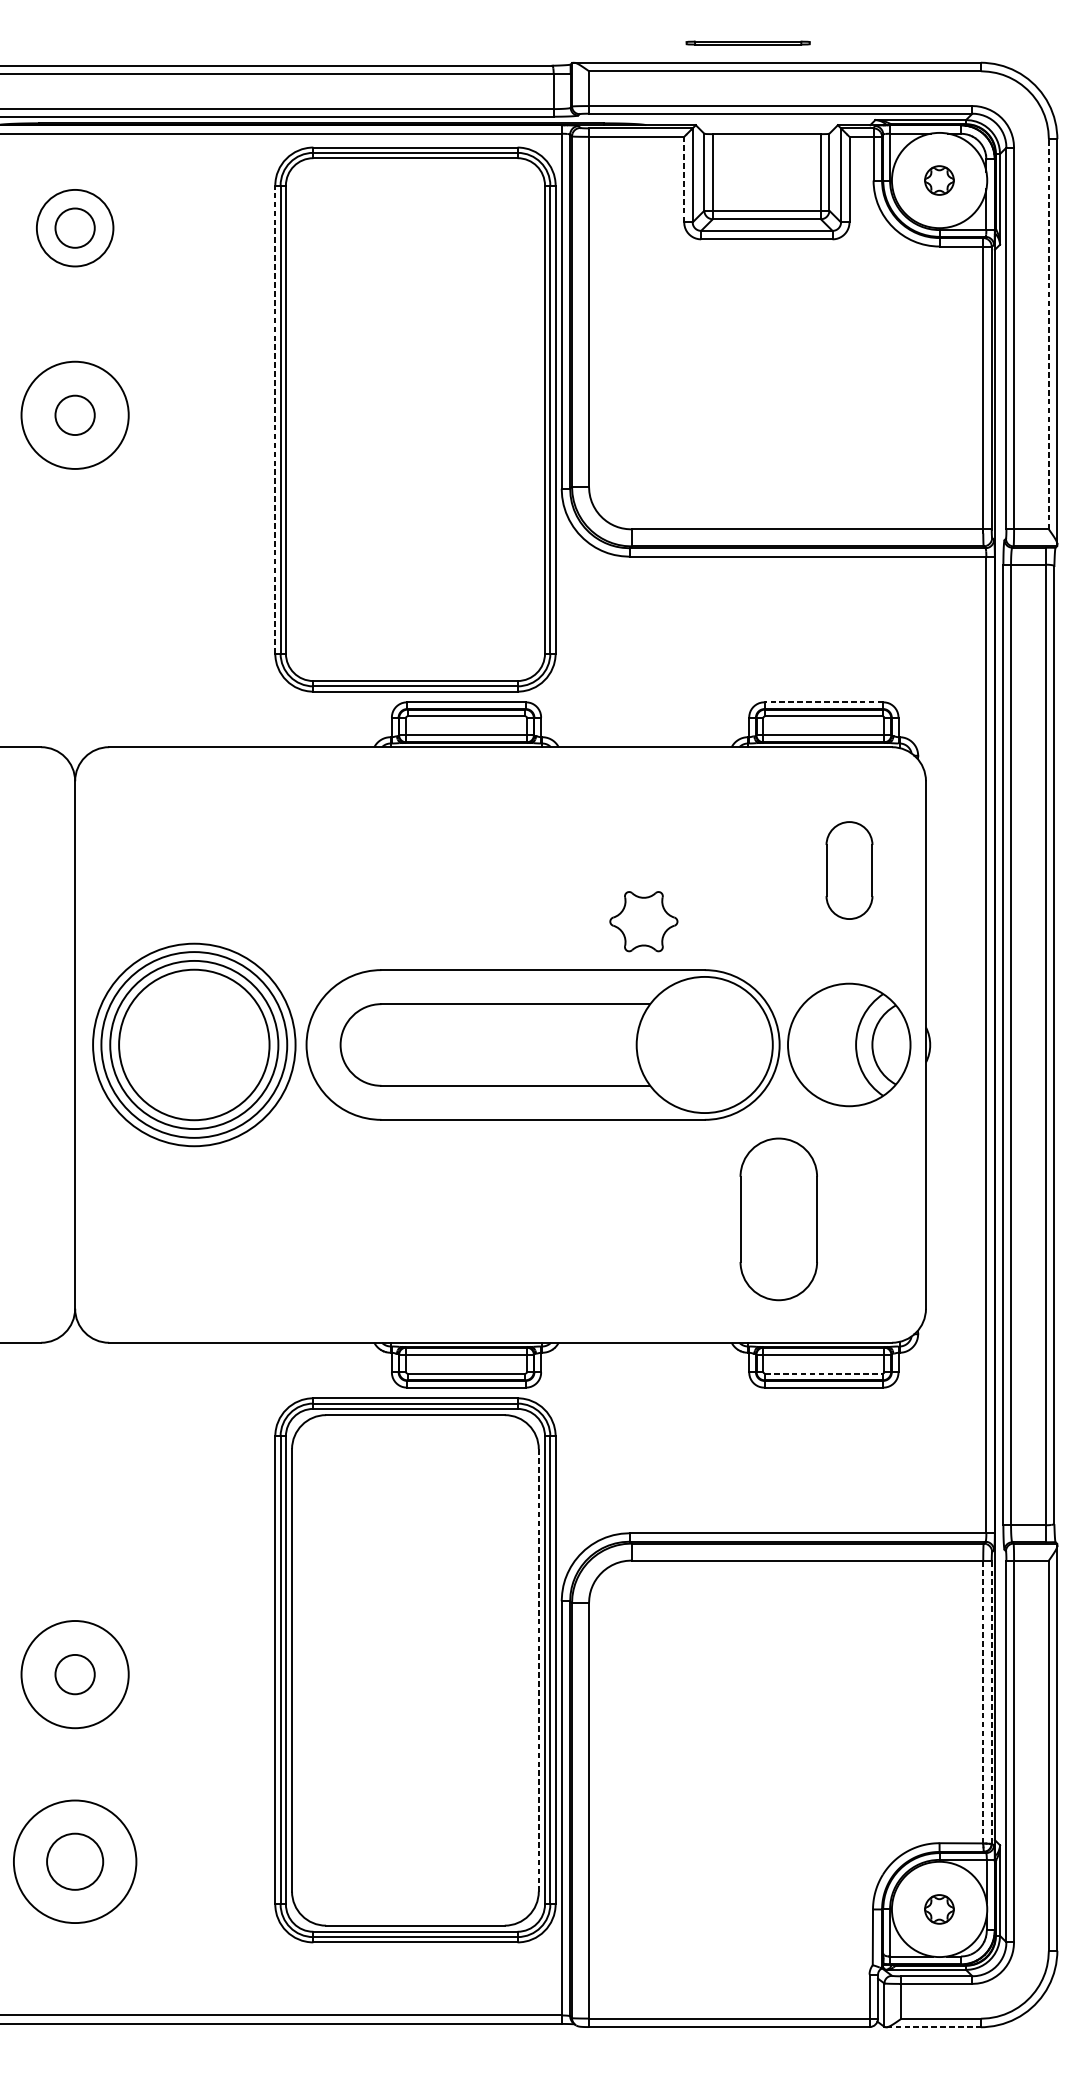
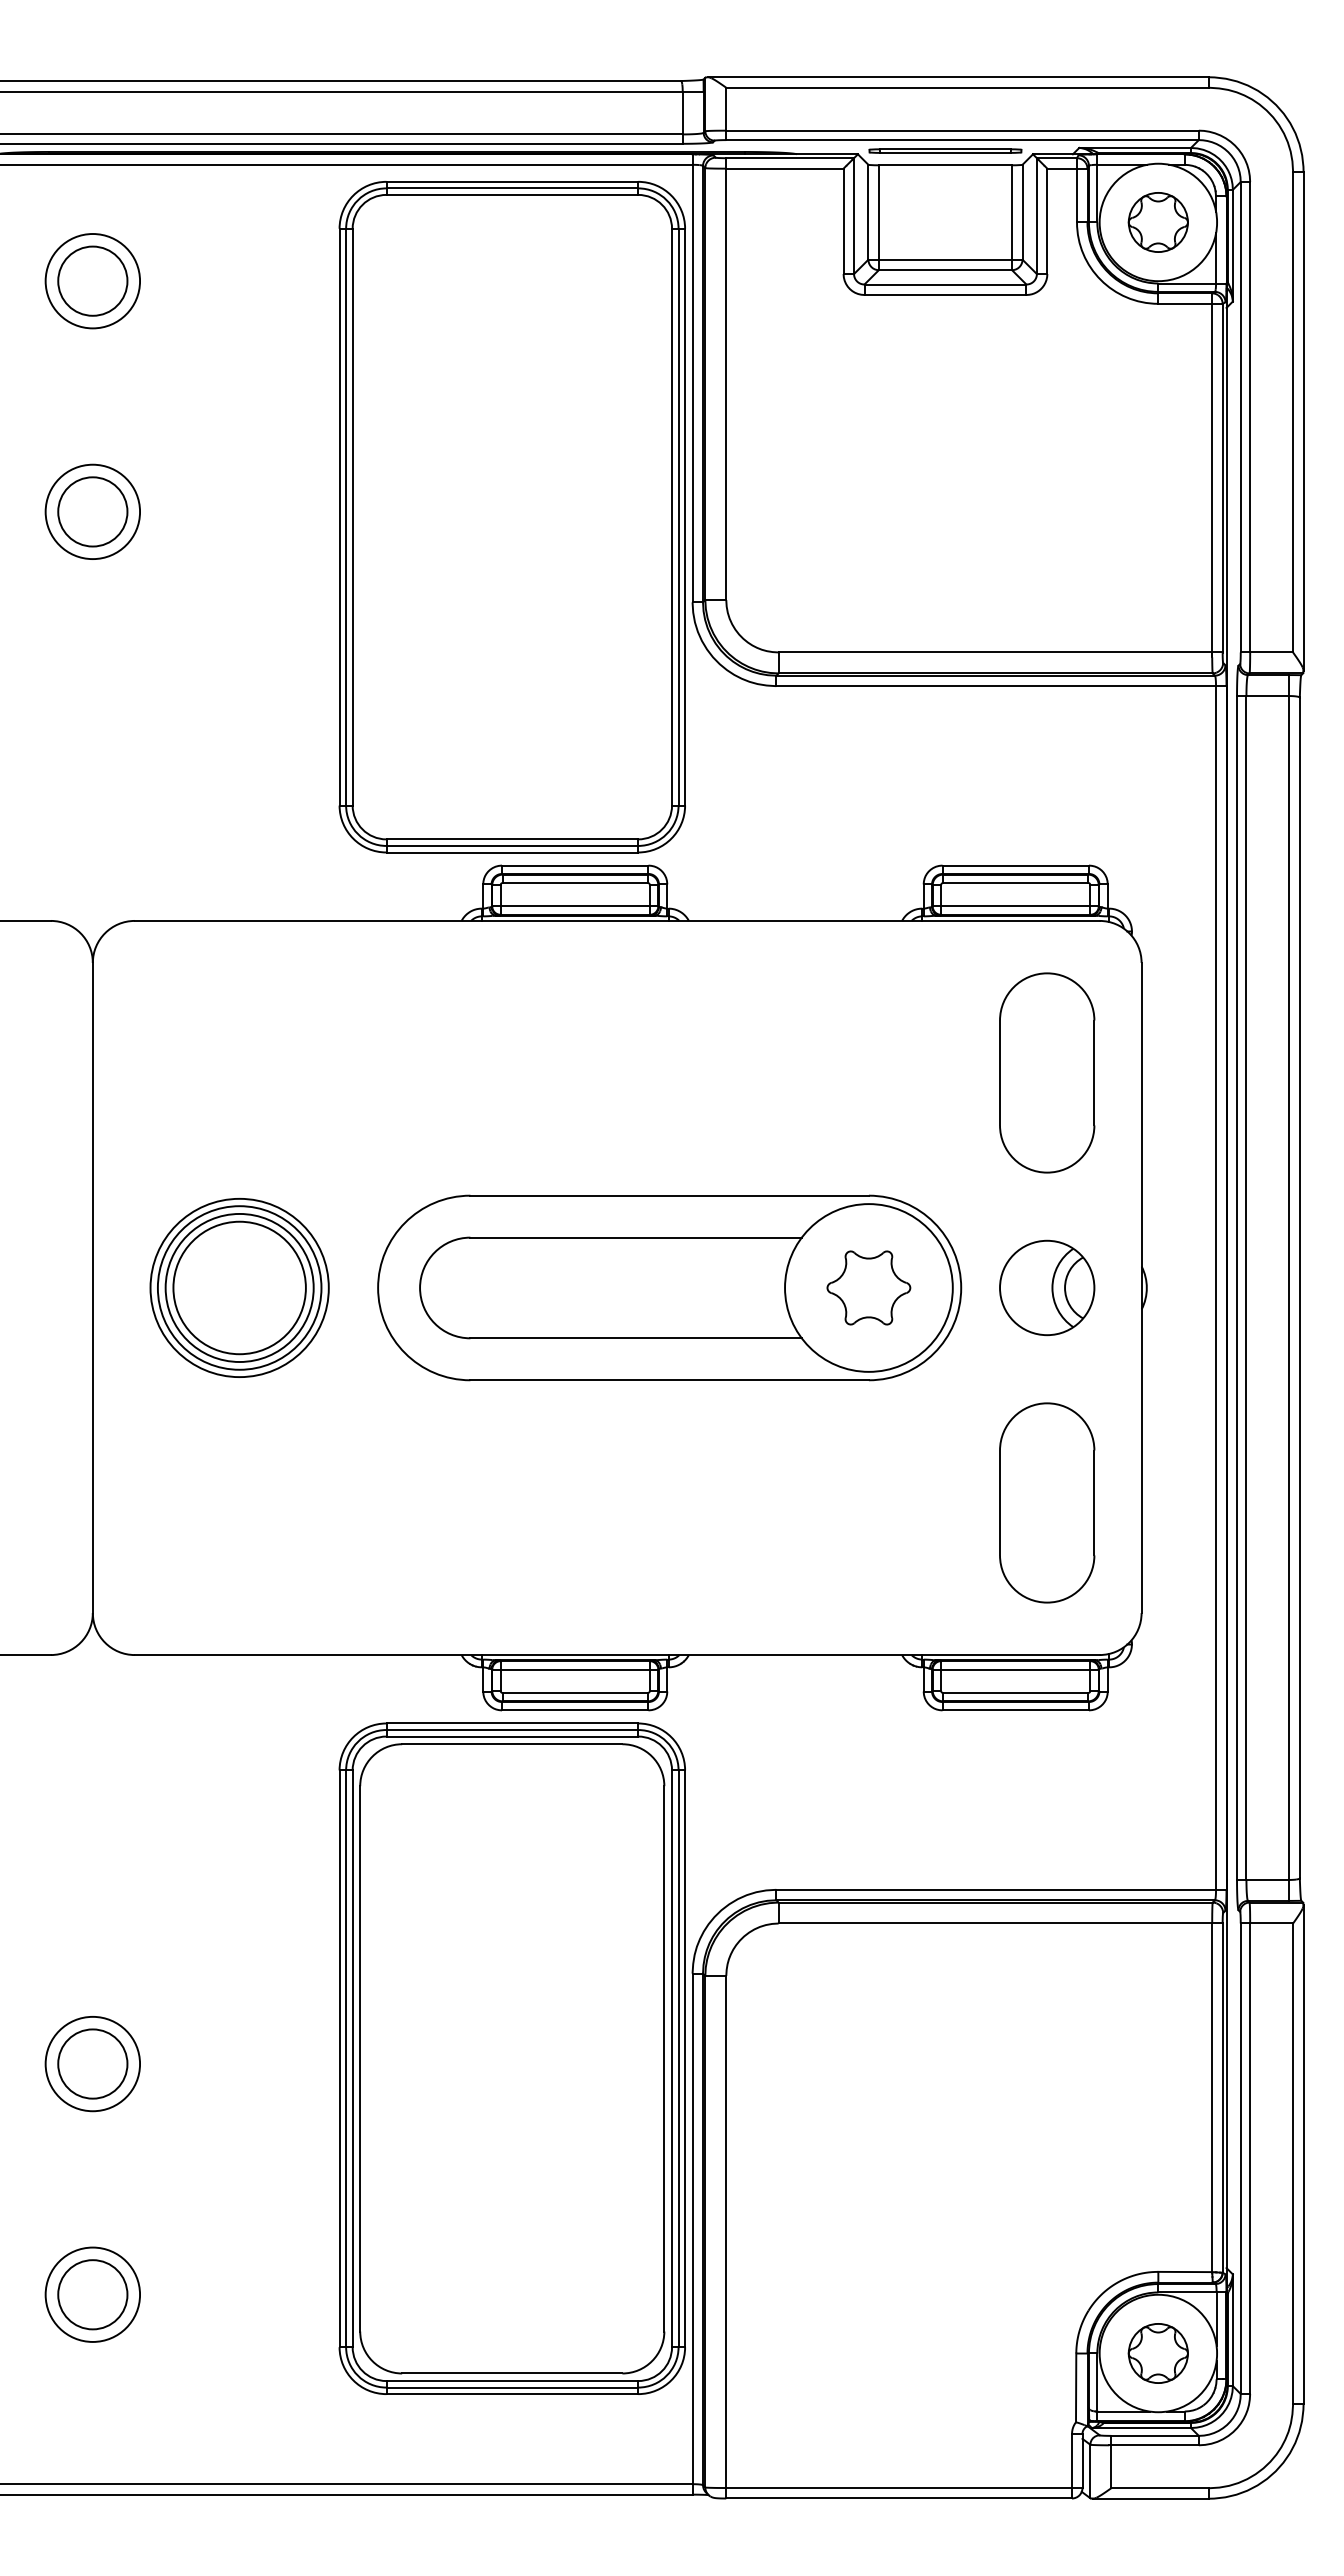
part: (748, 42) -> (945, 150), moved
line: (684, 179) -> (843, 221), dashed -> solid
part: (938, 180) -> (1157, 222), size x1.67
circle: (74, 227) -> (92, 280), size x1.43
line: (1049, 333) -> (1293, 411), dashed -> solid
circle: (74, 415) -> (92, 511), size x0.71
circle: (74, 415) -> (92, 511), size x1.43
line: (275, 419) -> (339, 516), dashed -> solid
line: (823, 702) -> (1015, 865), dashed -> solid
part: (849, 870) -> (1047, 1072), size x1.67
part: (643, 921) -> (868, 1287), moved
part: (194, 1044) -> (239, 1287), size x0.71
part: (849, 1044) -> (1047, 1287), size x0.62
part: (779, 1219) -> (1047, 1502), moved
line: (823, 1373) -> (1015, 1692), dashed -> solid
line: (538, 1670) -> (664, 2058), dashed -> solid
circle: (74, 1674) -> (92, 2063), size x0.71
circle: (74, 1674) -> (92, 2063), size x1.43
line: (983, 1701) -> (1212, 2097), dashed -> solid
line: (991, 1702) -> (1222, 2098), dashed -> solid
circle: (74, 1861) -> (92, 2294), size x0.62
part: (938, 1909) -> (1157, 2353), size x1.67
line: (934, 2027) -> (1151, 2498), dashed -> solid

